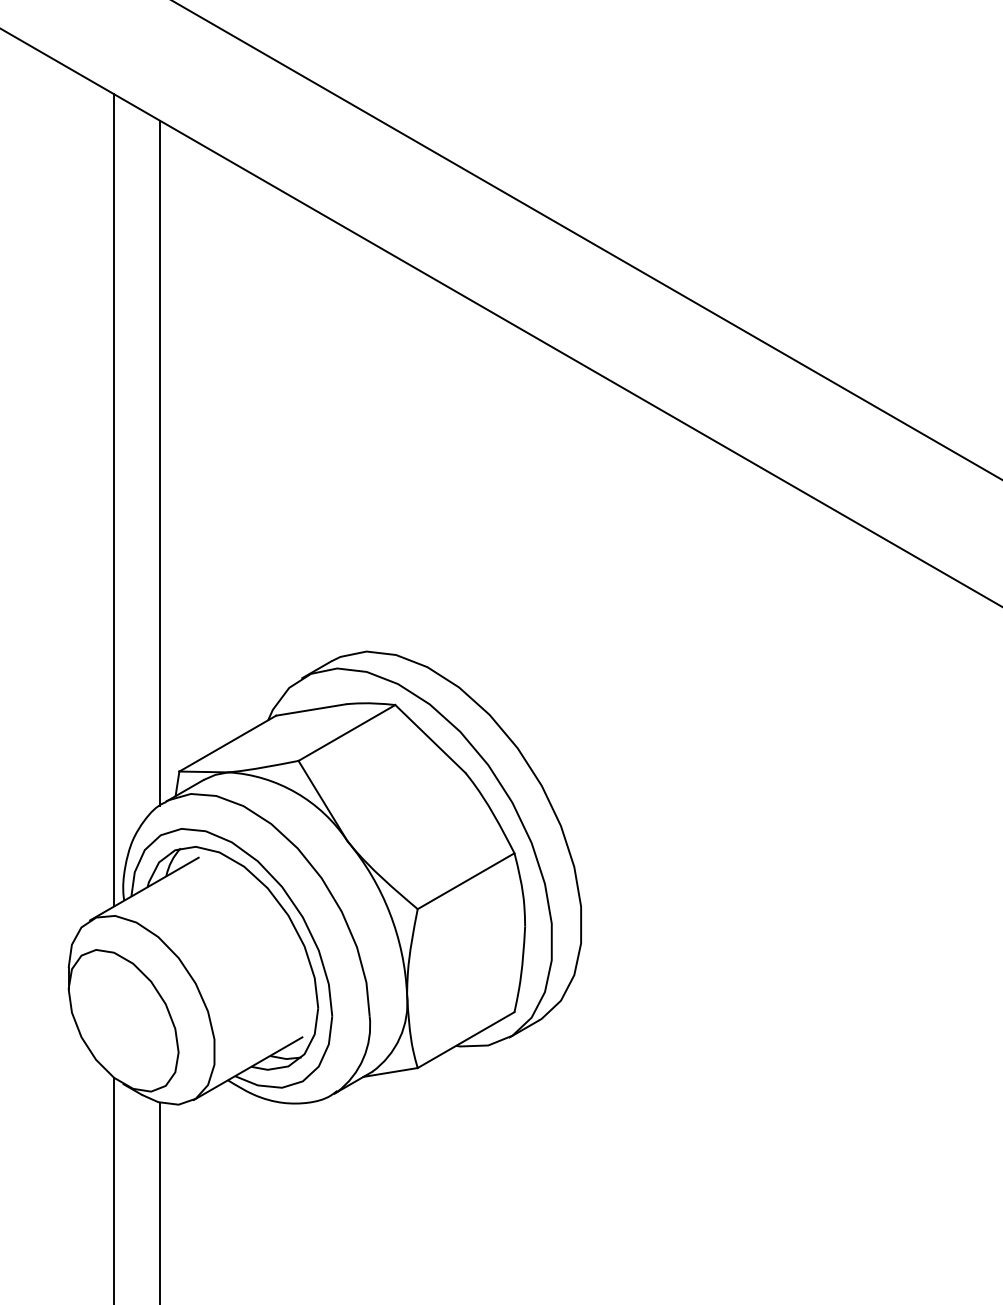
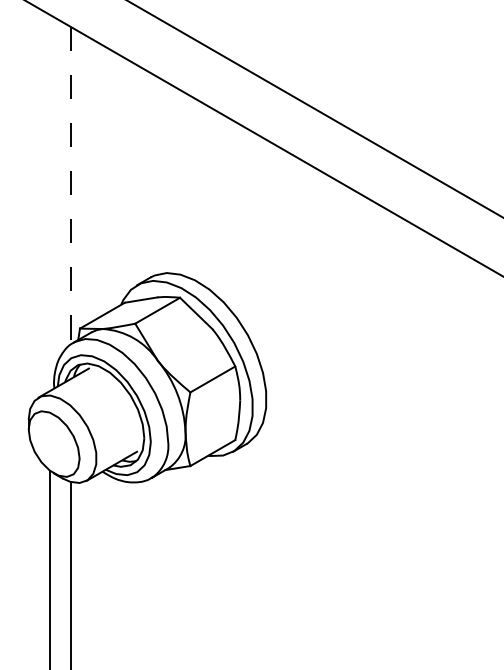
line: (161, 462) -> (71, 185), solid -> dashed
line: (113, 499) -> (49, 202), removed

